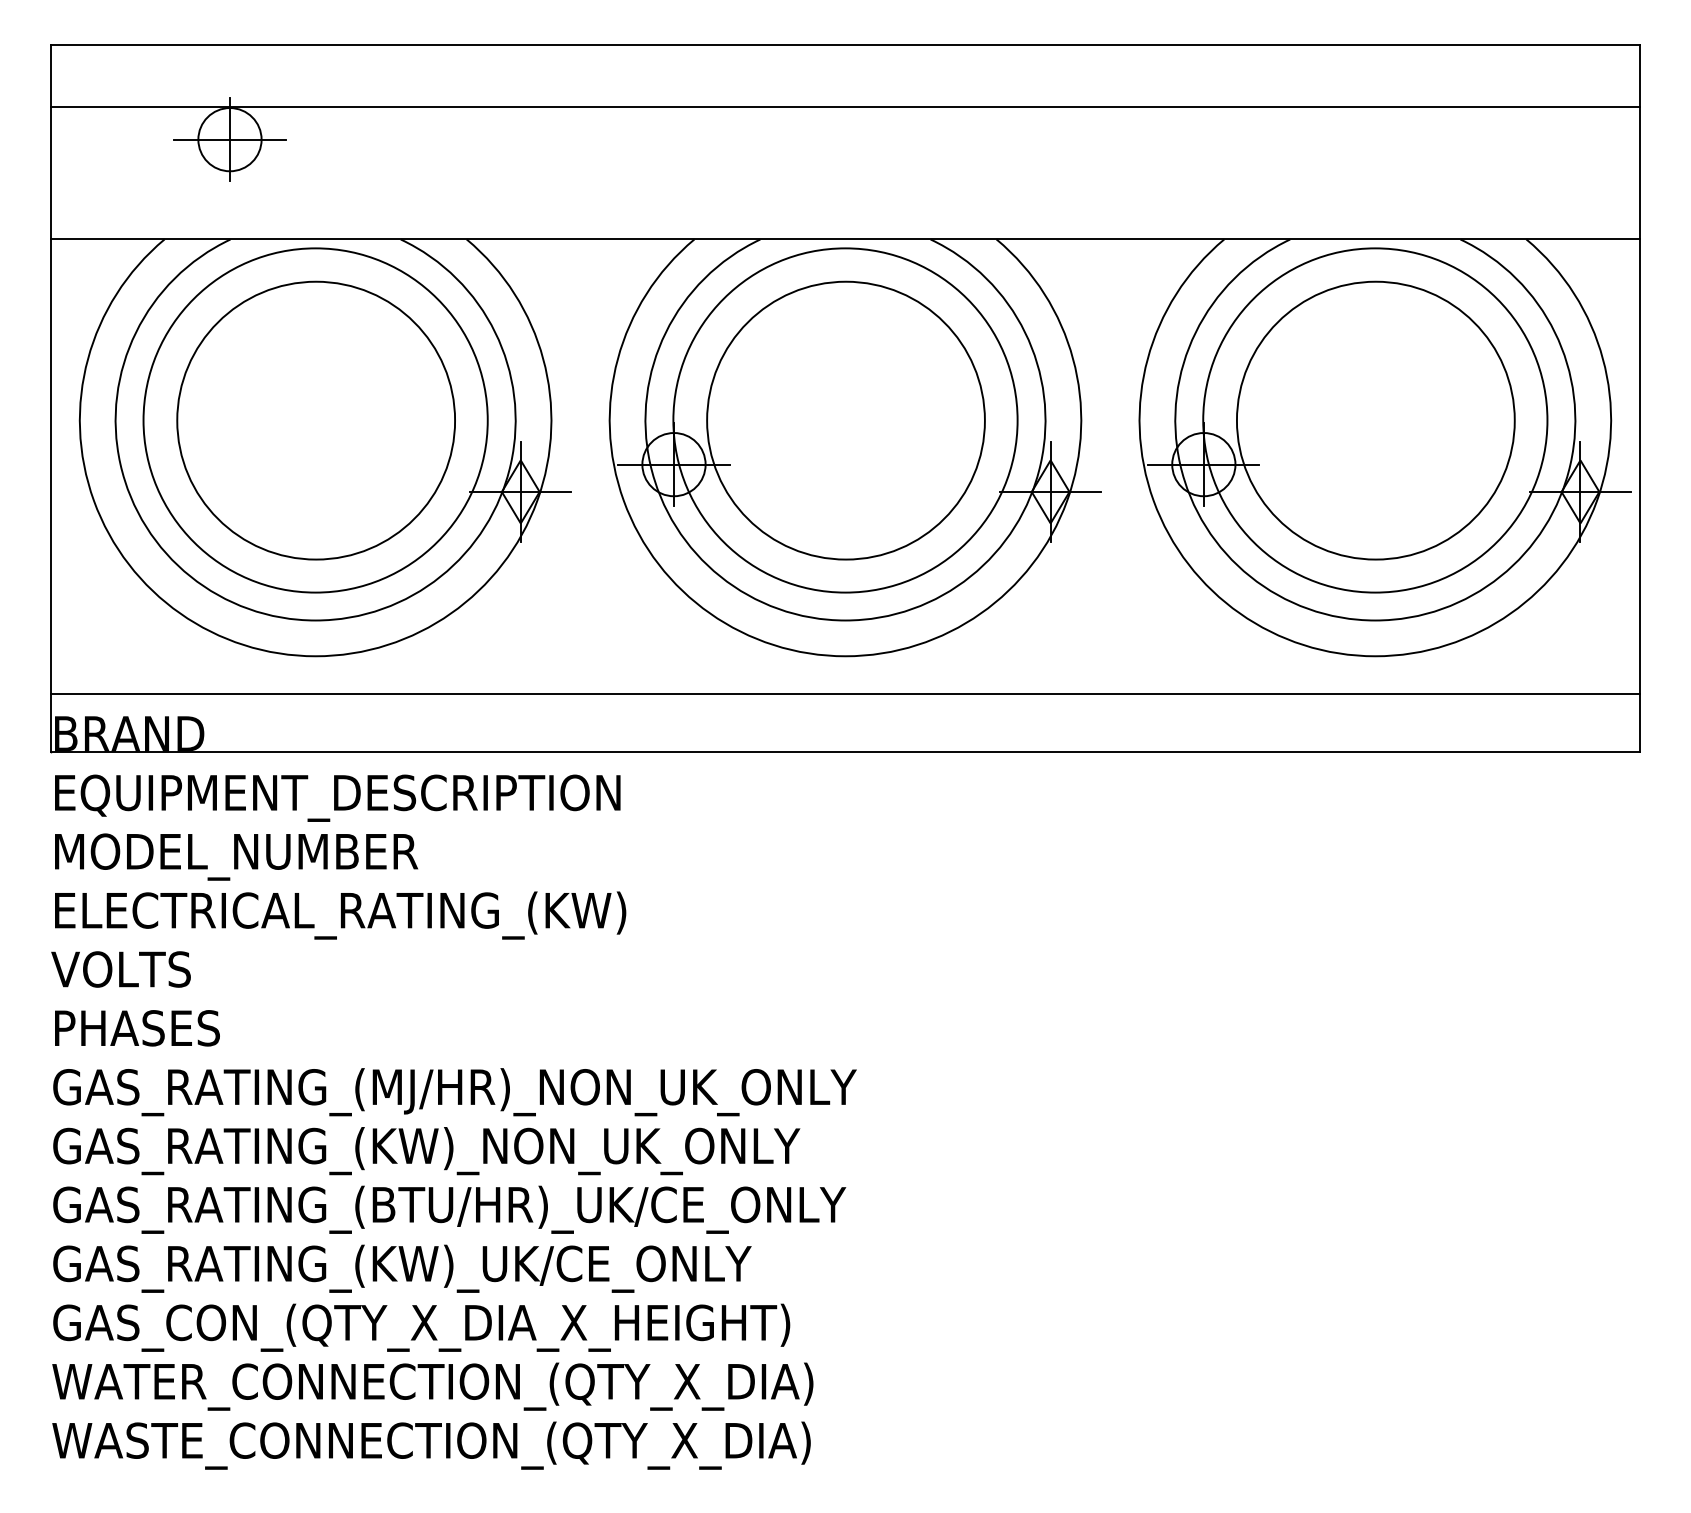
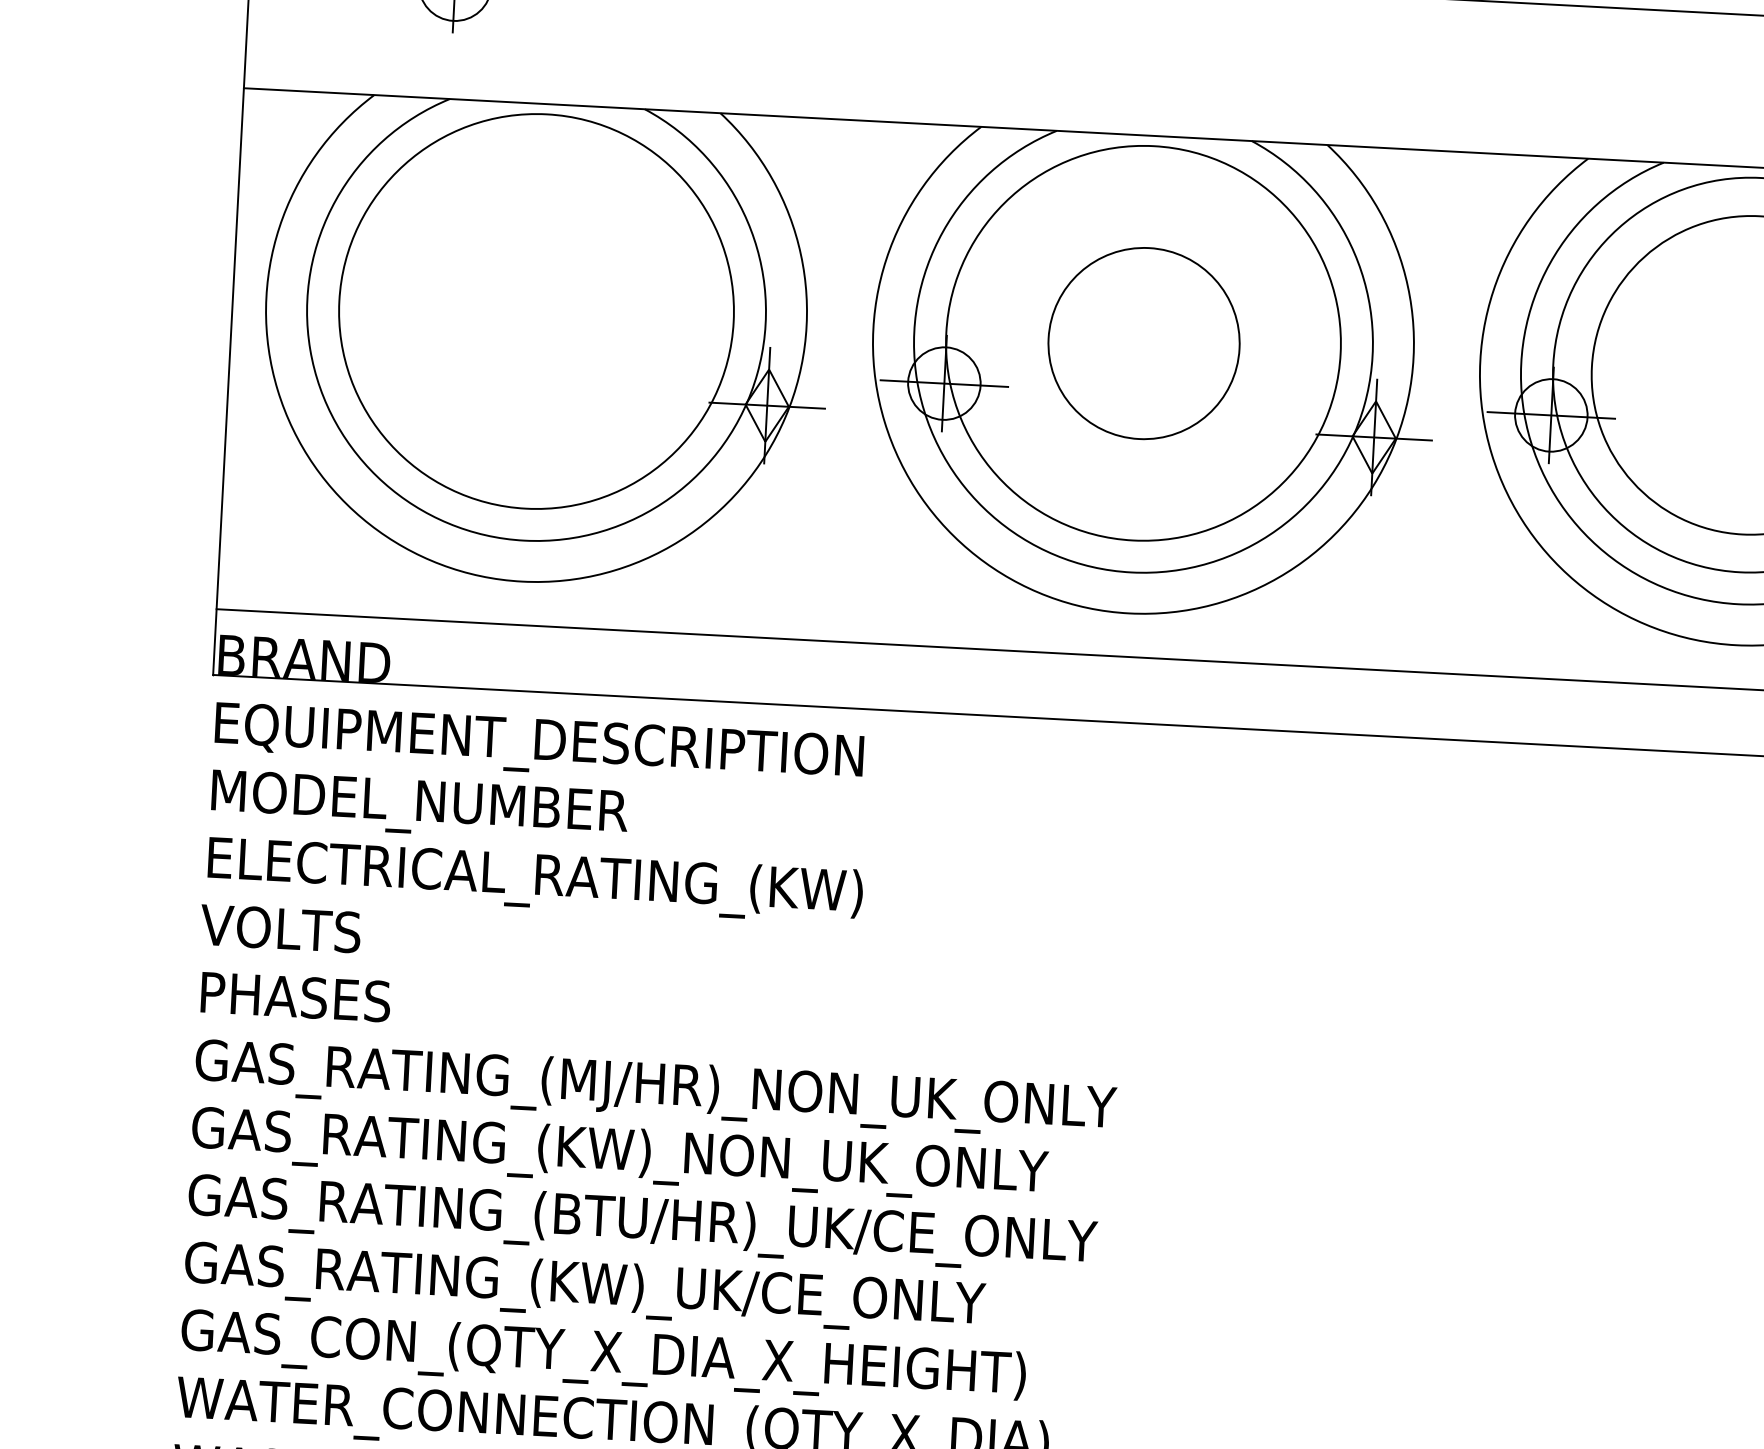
circle: (315, 420) -> (536, 311), removed
circle: (845, 420) -> (1143, 343), size x0.6

